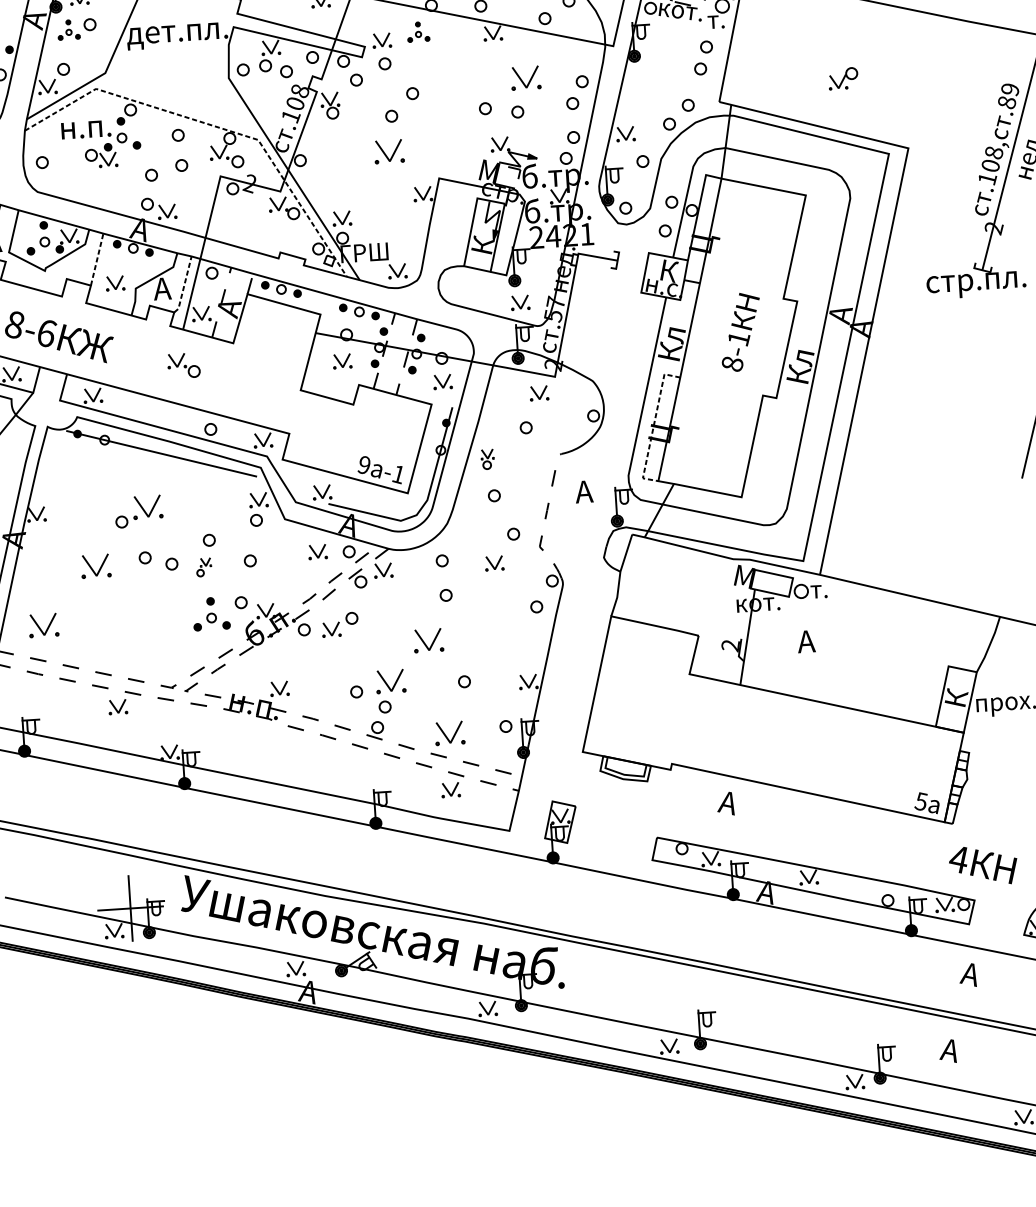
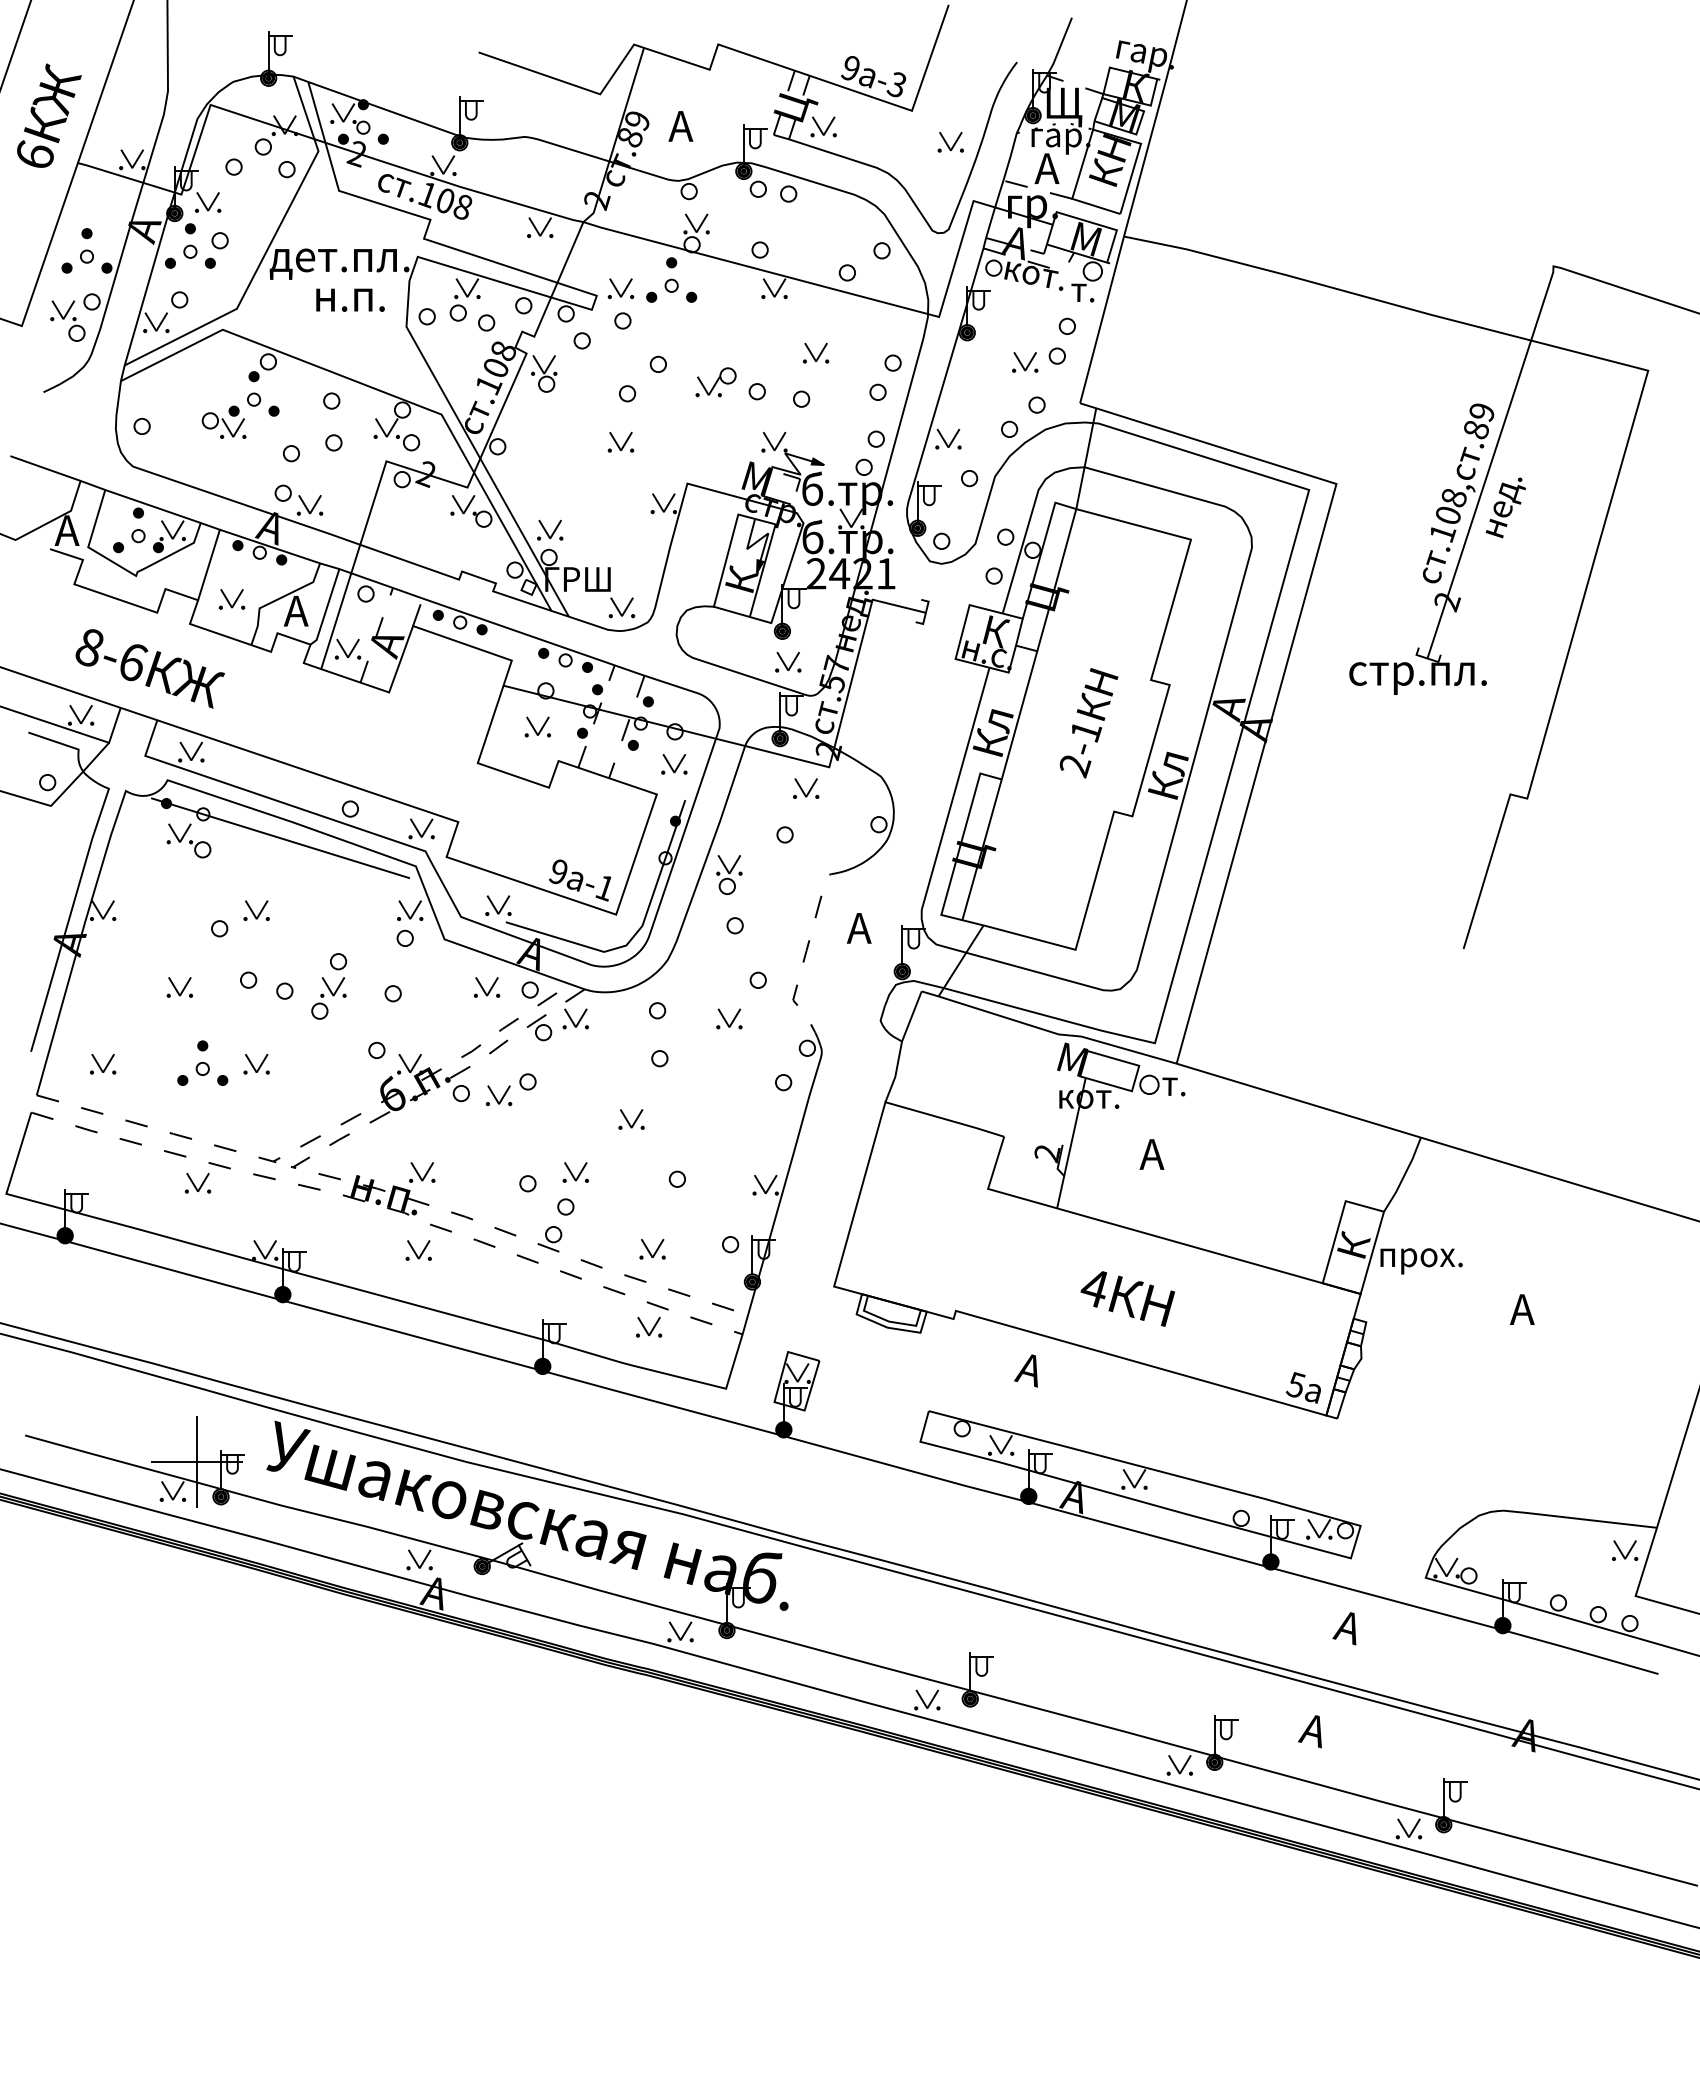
part: (68, 29) -> (190, 245), size x1.67
part: (418, 31) -> (671, 279), size x1.67
part: (677, 75) -> (1025, 362), added
part: (526, 77) -> (816, 352), size x0.62
part: (842, 78) -> (715, 382), moved
line: (215, 126) -> (383, 392), dashed -> solid
text: (86, 129) -> (350, 299), moved
part: (388, 151) -> (620, 441), size x0.62
line: (97, 259) -> (209, 565), dashed -> solid
line: (184, 285) -> (326, 608), dashed -> solid
text: (732, 364) -> (1075, 766), 8-1 -> 2-1
part: (183, 365) -> (188, 840), moved
line: (653, 425) -> (960, 843), dashed -> solid
part: (487, 459) -> (729, 874), size x1.43
part: (147, 507) -> (256, 910), size x0.62
part: (95, 566) -> (179, 987), size x0.62
part: (203, 567) -> (328, 998), size x1.67
part: (211, 613) -> (202, 1062), moved
part: (154, 617) -> (256, 1063), added
part: (44, 624) -> (103, 1063), size x0.62
part: (428, 640) -> (631, 1119), size x0.62
part: (390, 681) -> (575, 1172), size x0.62
part: (449, 733) -> (652, 1249), size x0.62
part: (280, 745) -> (418, 1250), added
text: (983, 865) -> (1127, 1298), moved

